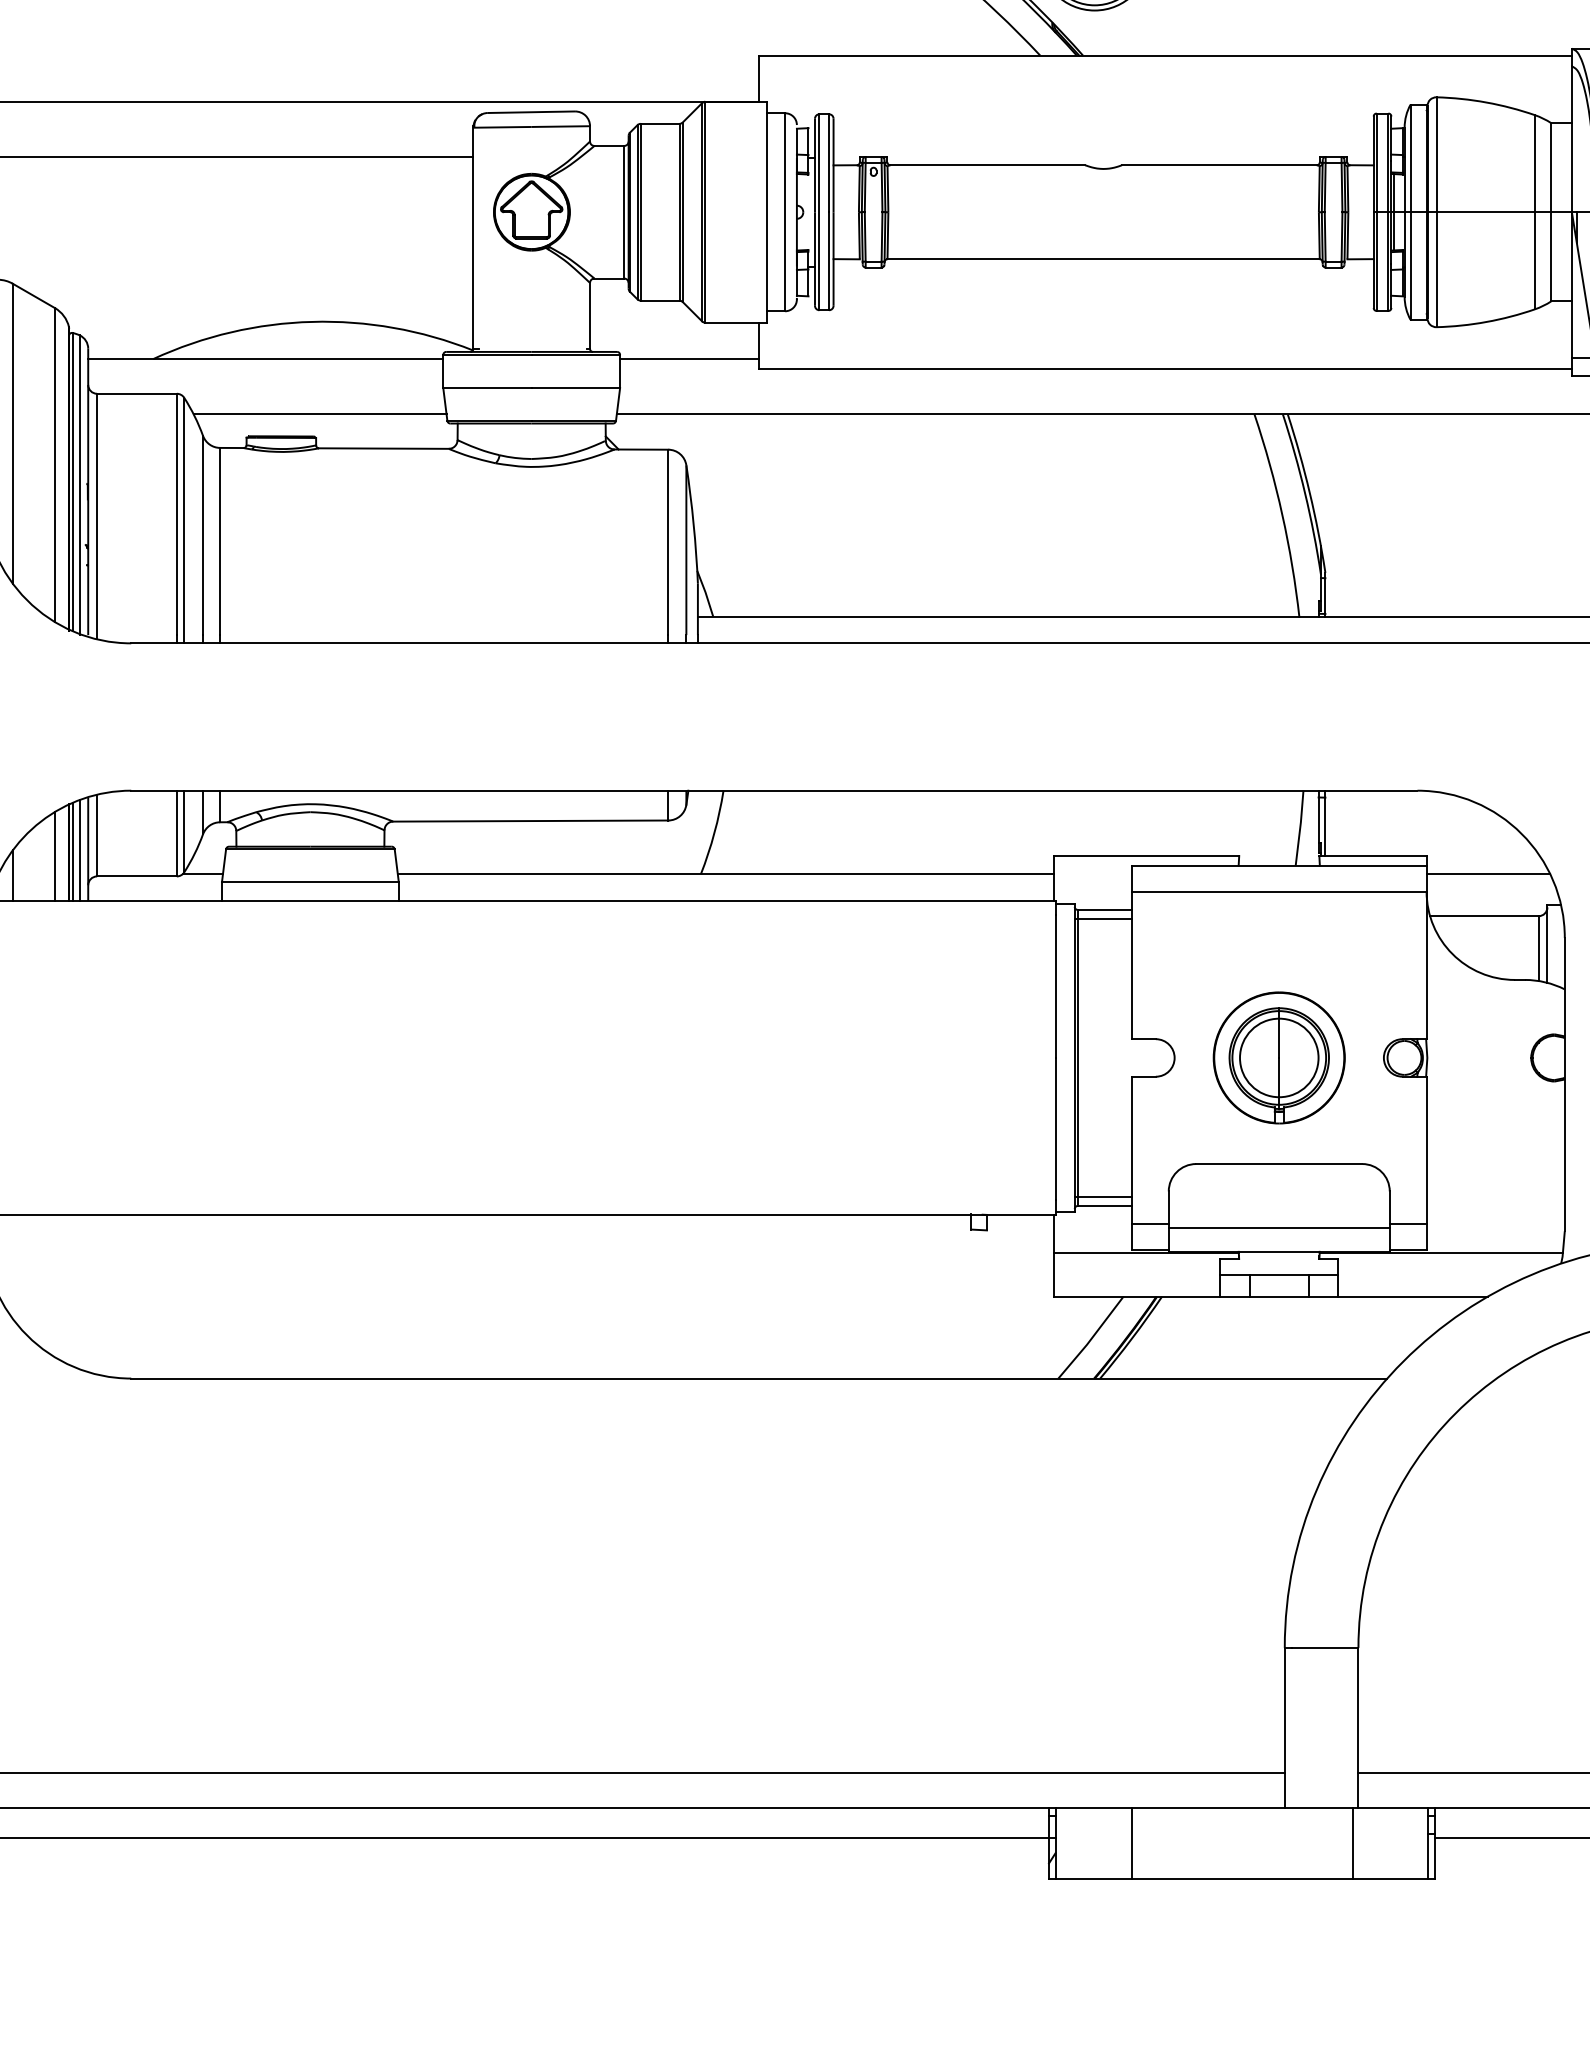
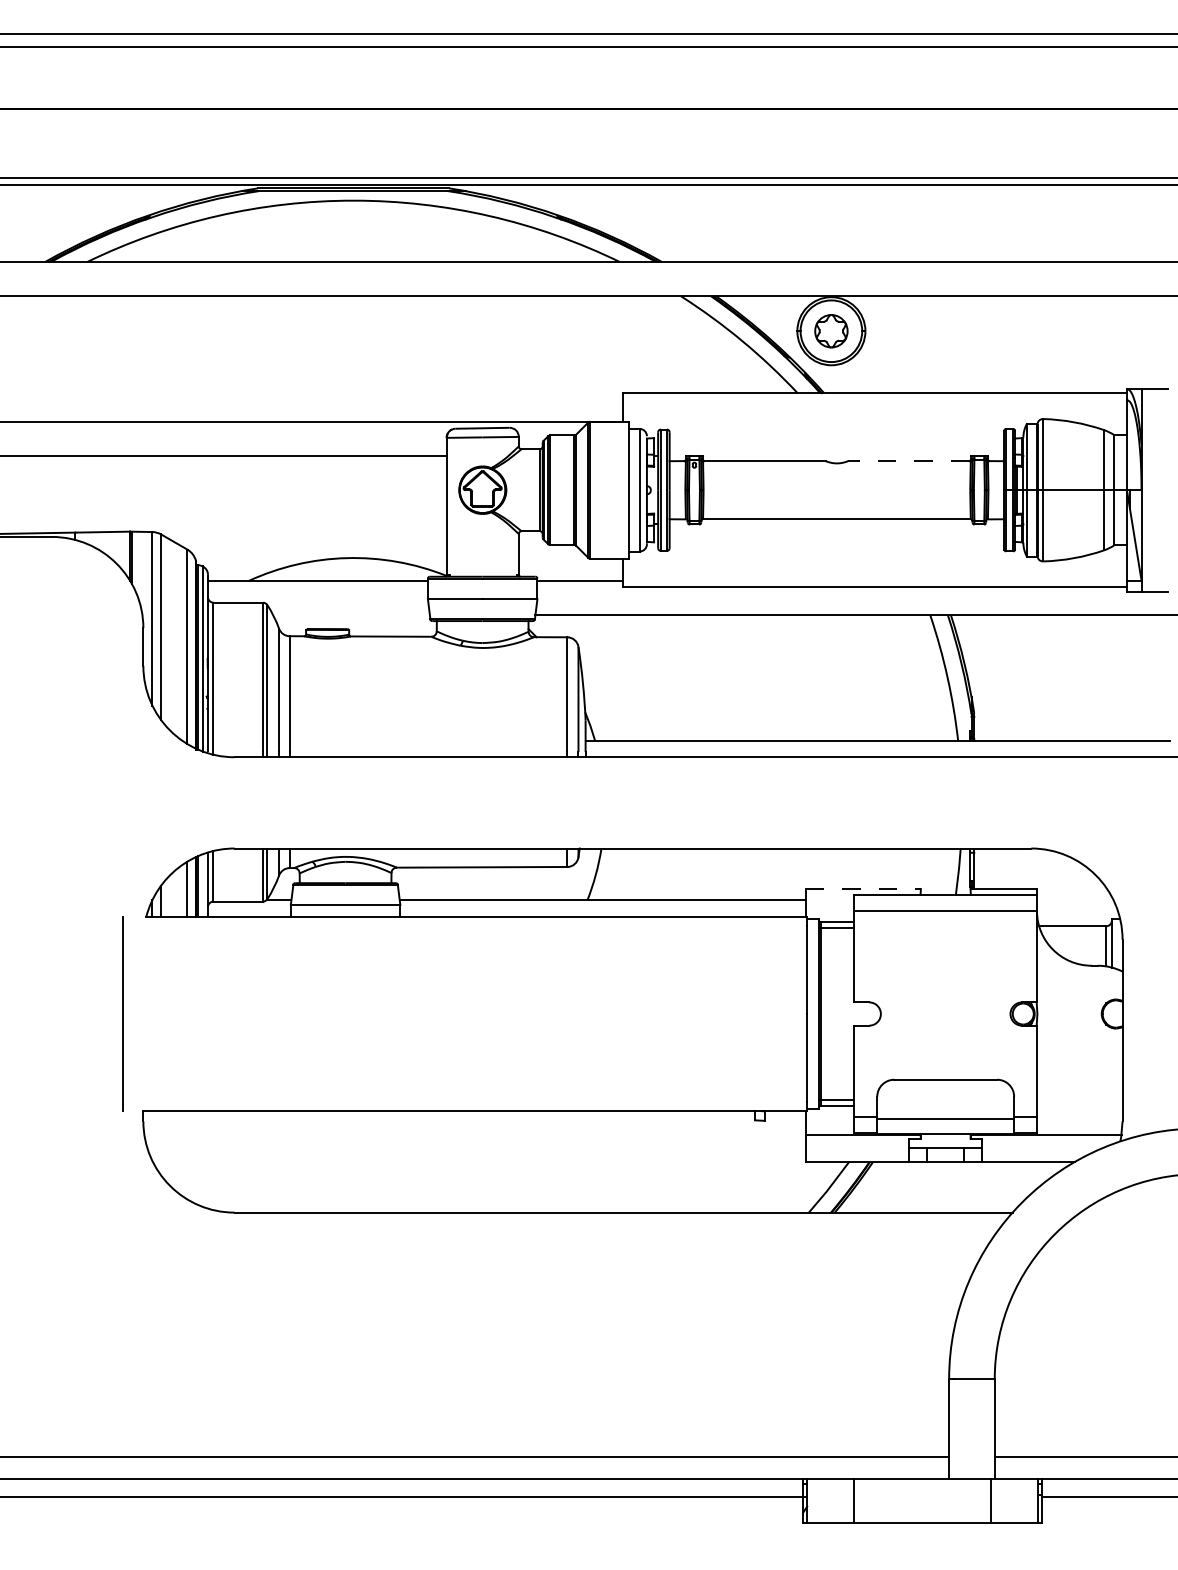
line: (1219, 165) -> (908, 461), solid -> dashed
line: (319, 414) -> (351, 615), removed
line: (79, 850) -> (202, 885), removed
line: (1146, 856) -> (863, 889), solid -> dashed
line: (1487, 874) -> (1074, 900), removed
part: (1278, 1057) -> (945, 1013), removed

